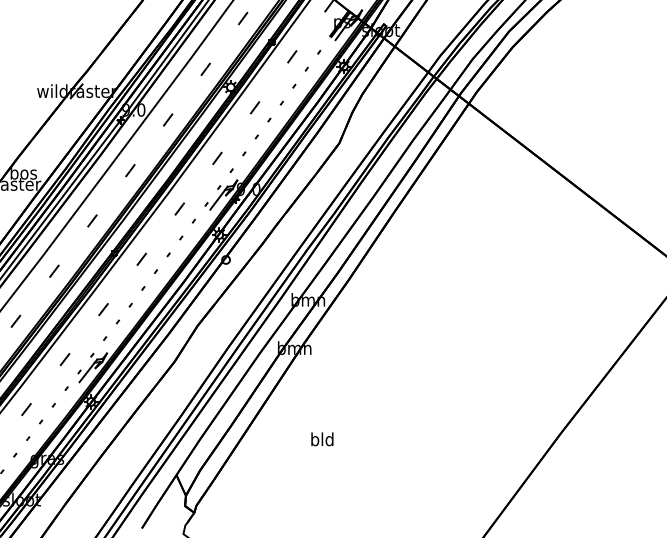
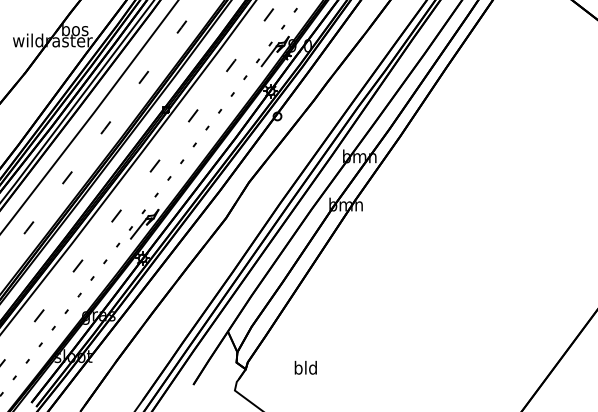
text: (322, 439) -> (305, 367), moved

